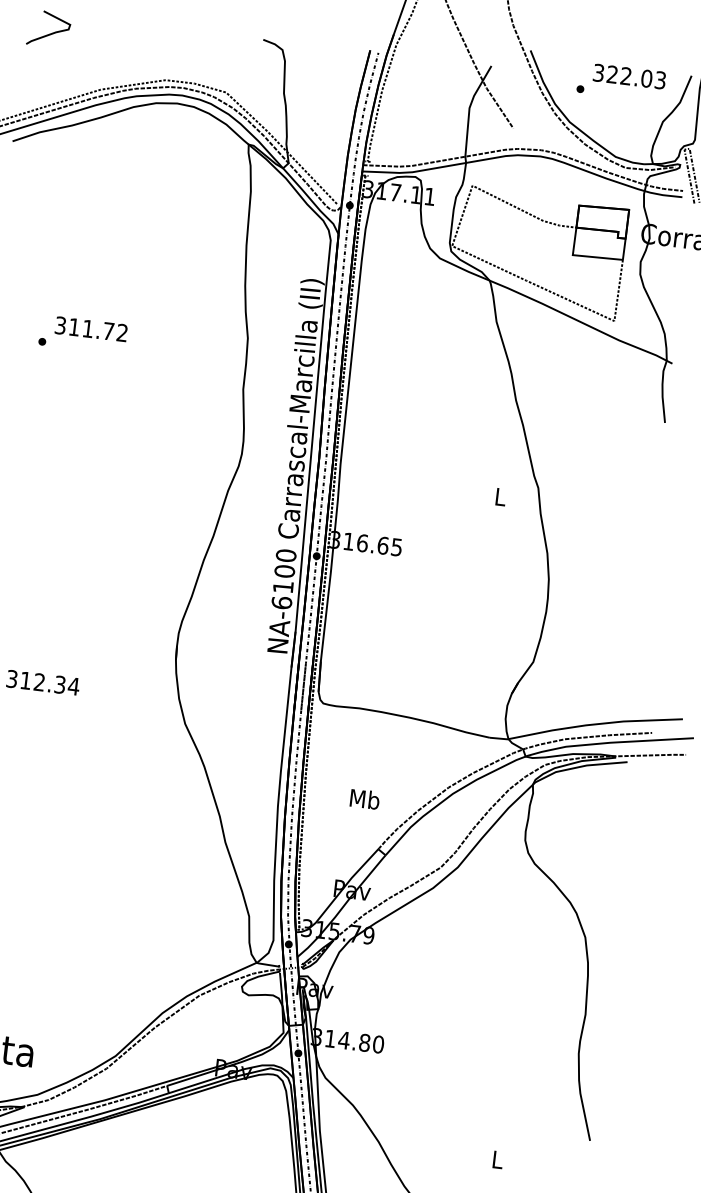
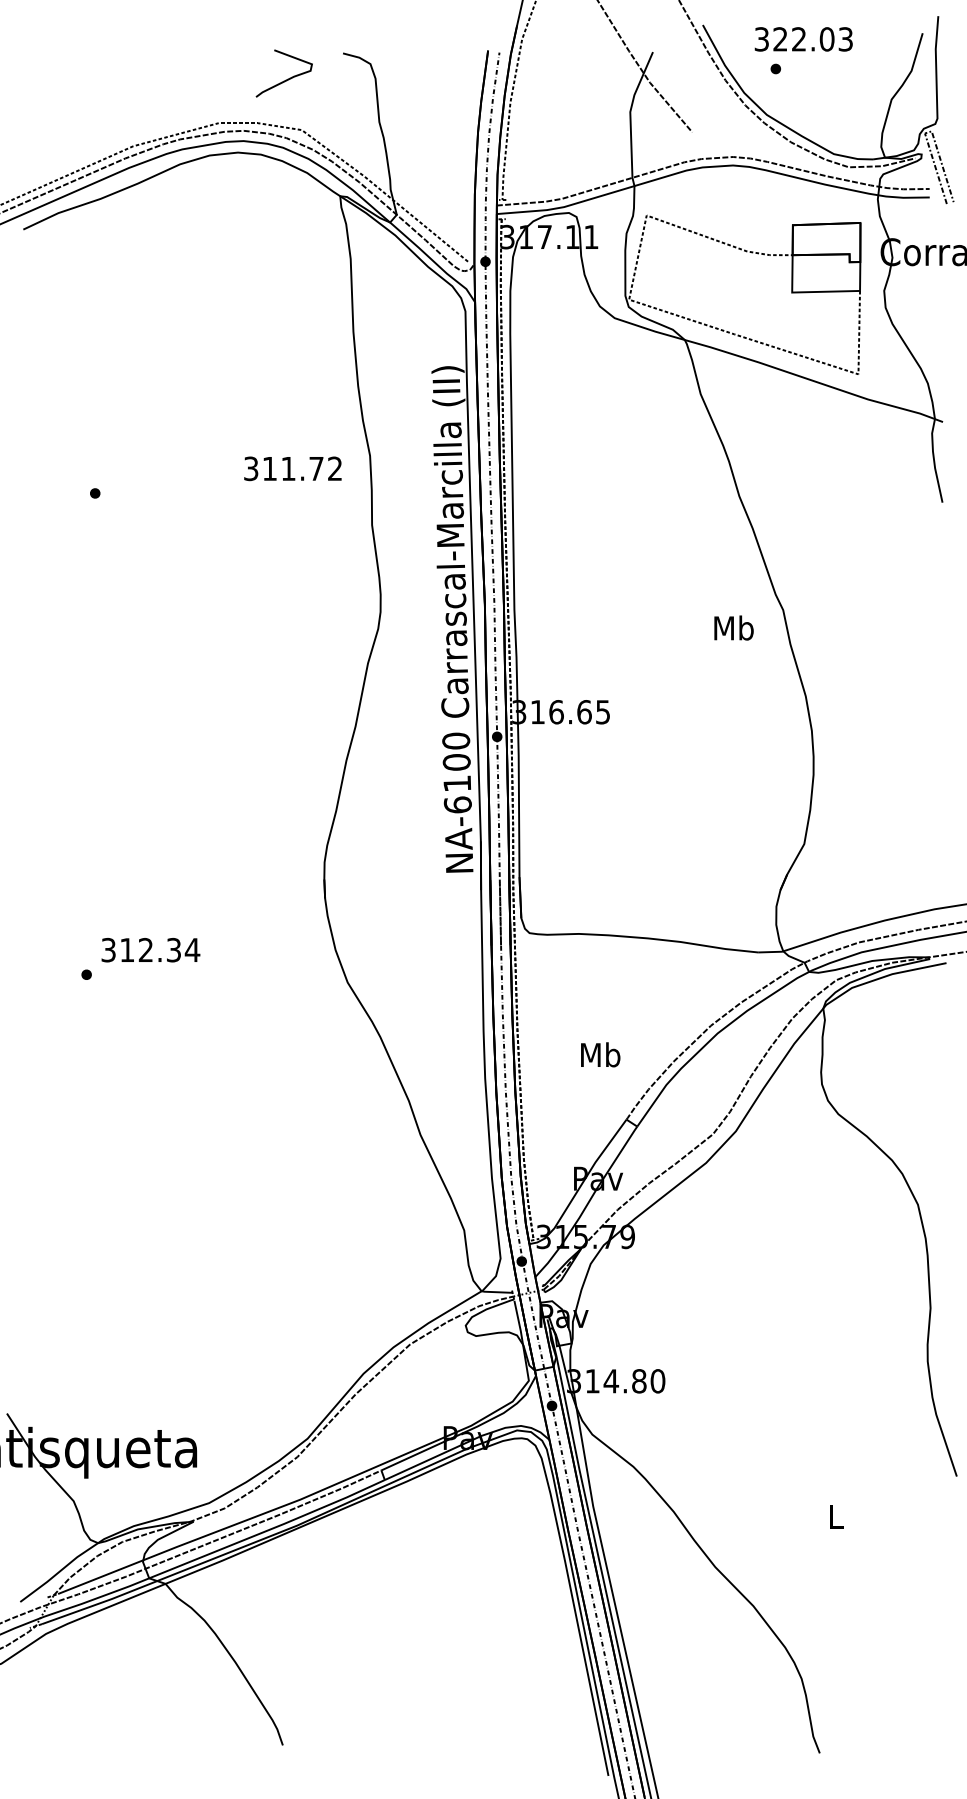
curve: (49, 33) -> (285, 79), moved
text: (629, 76) -> (803, 39), moved
text: (91, 329) -> (292, 468), moved
text: (500, 496) -> (733, 627), L -> Mb

